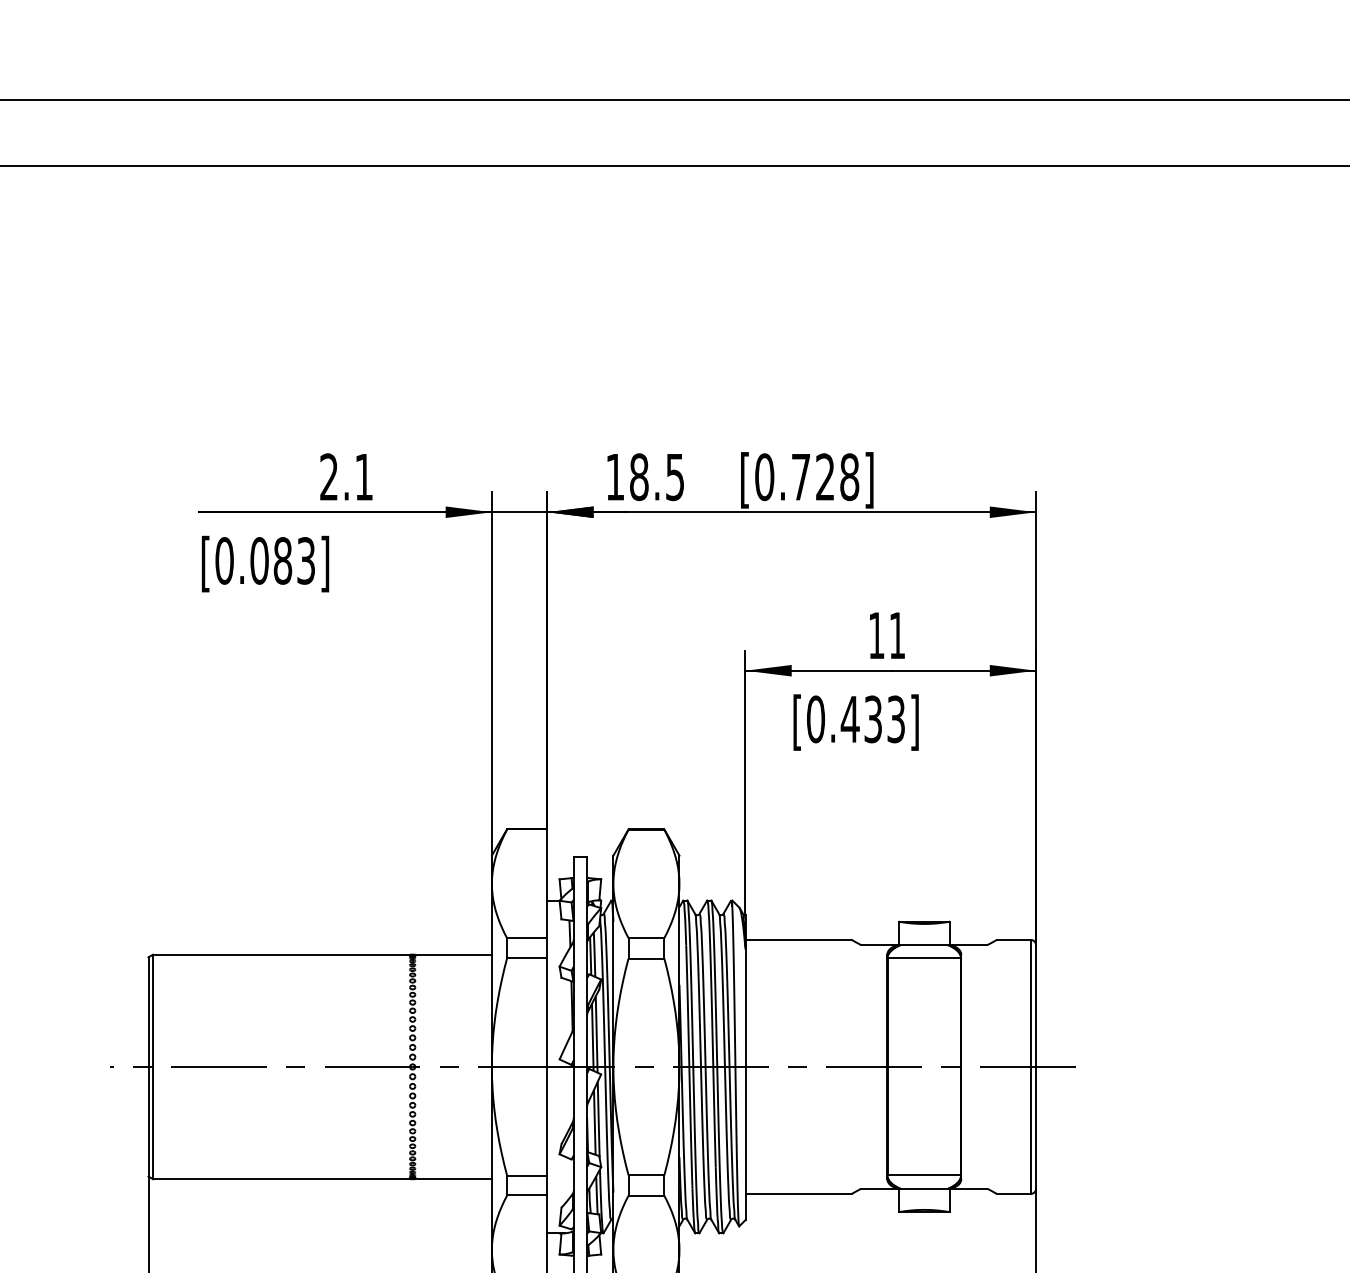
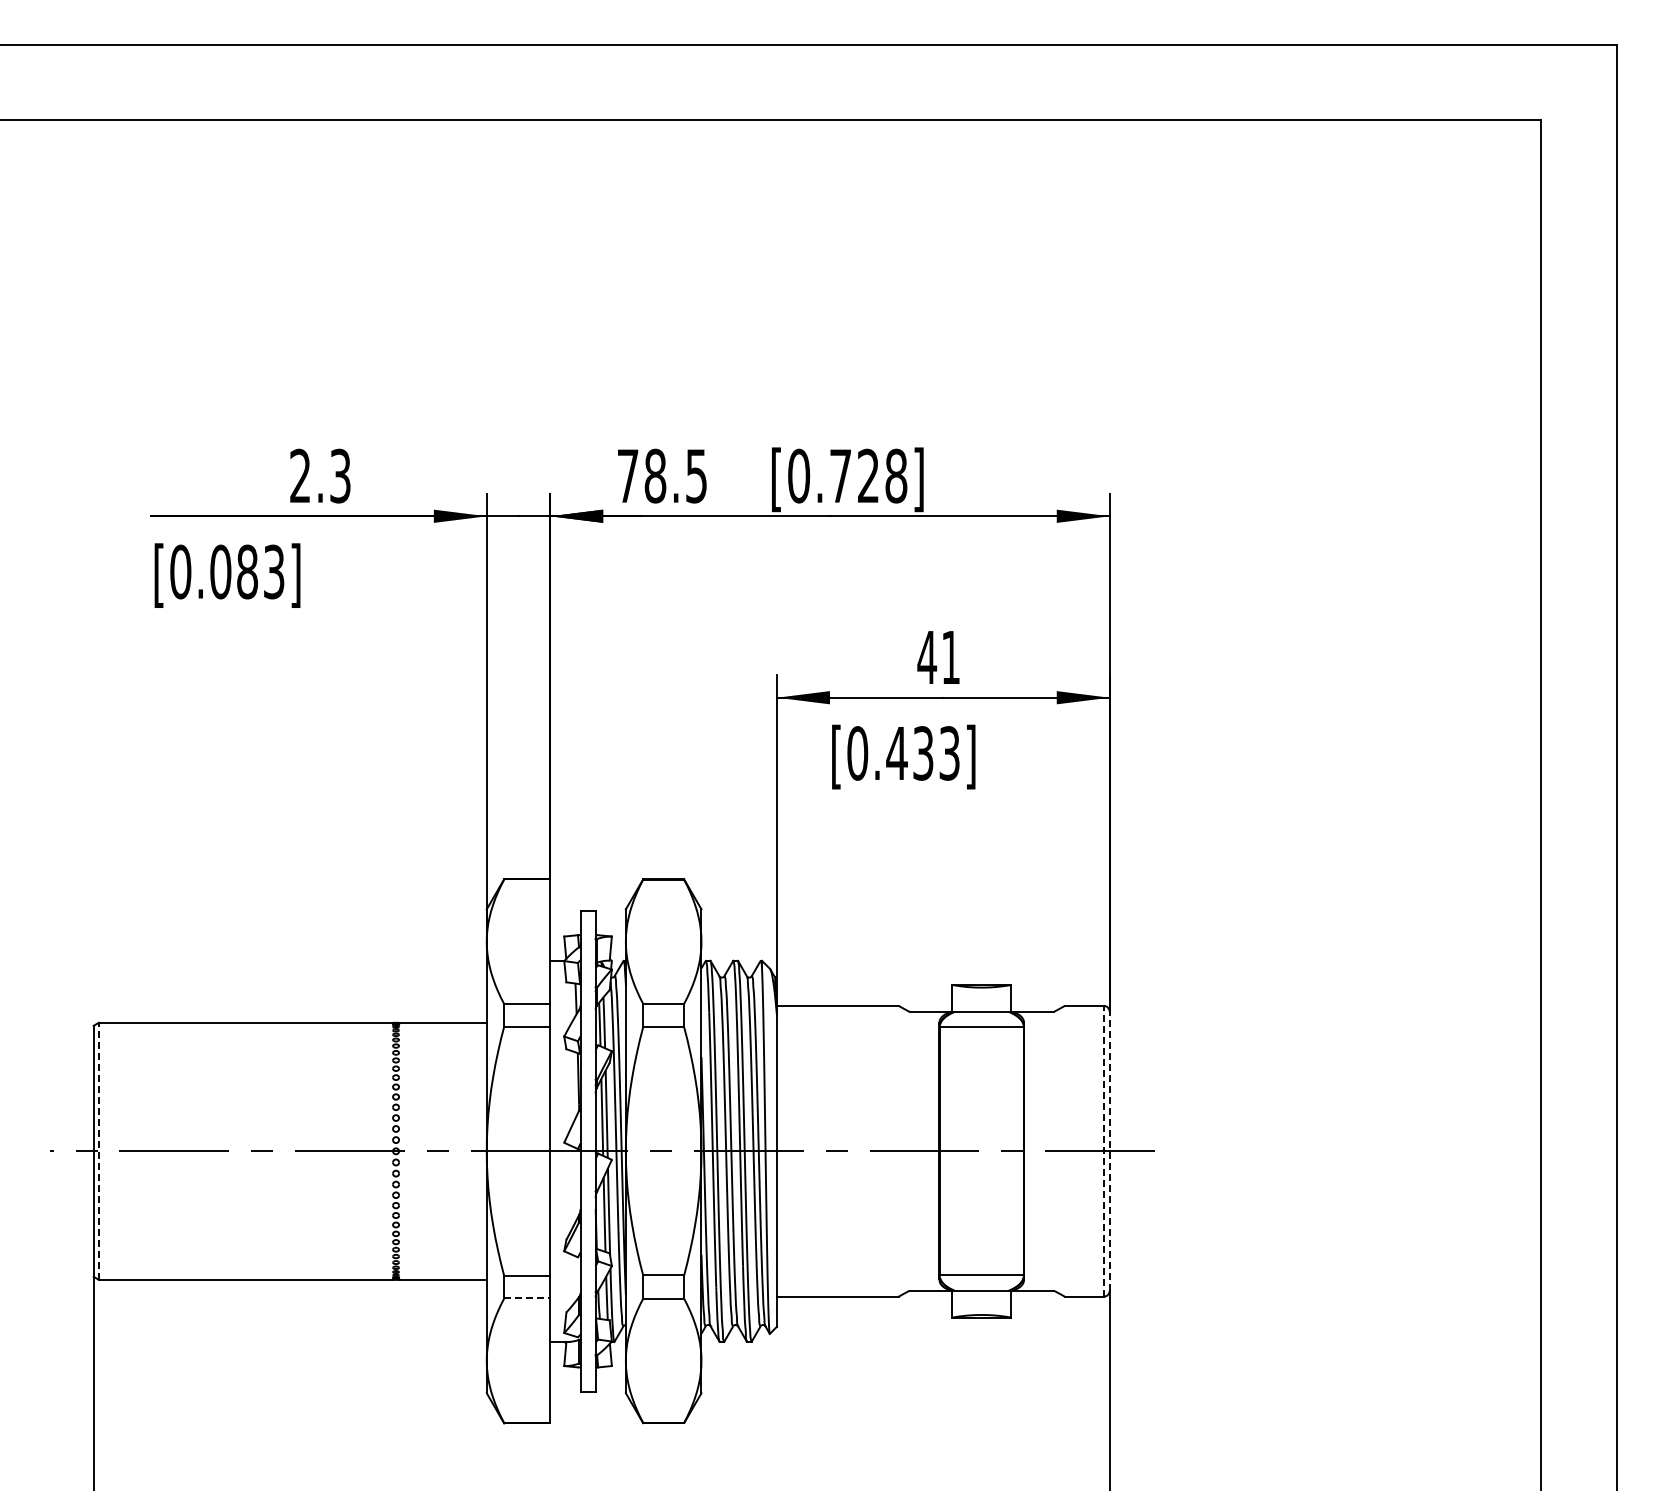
text: (364, 476) -> (340, 475), 2.1 -> 2.3
text: (615, 476) -> (628, 475), 18.5 -> 78.5
text: (876, 635) -> (927, 657), 11 -> 41
line: (1030, 1066) -> (1103, 1150), solid -> dashed
line: (1035, 1066) -> (1109, 1150), solid -> dashed
line: (152, 1067) -> (98, 1151), solid -> dashed
line: (527, 1195) -> (527, 1298), solid -> dashed

